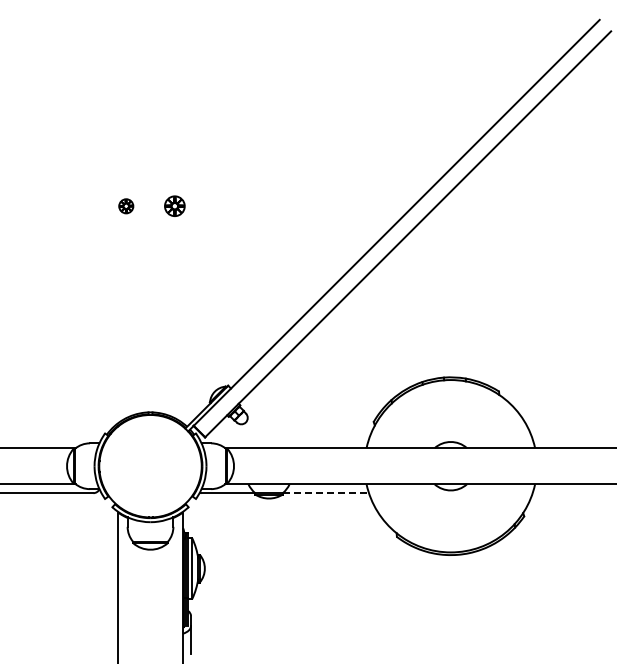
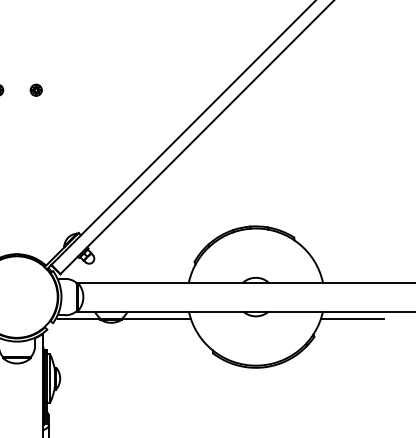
part: (174, 206) -> (36, 90), size x0.71
line: (326, 493) -> (156, 318), dashed -> solid
line: (571, 493) -> (351, 318), added

